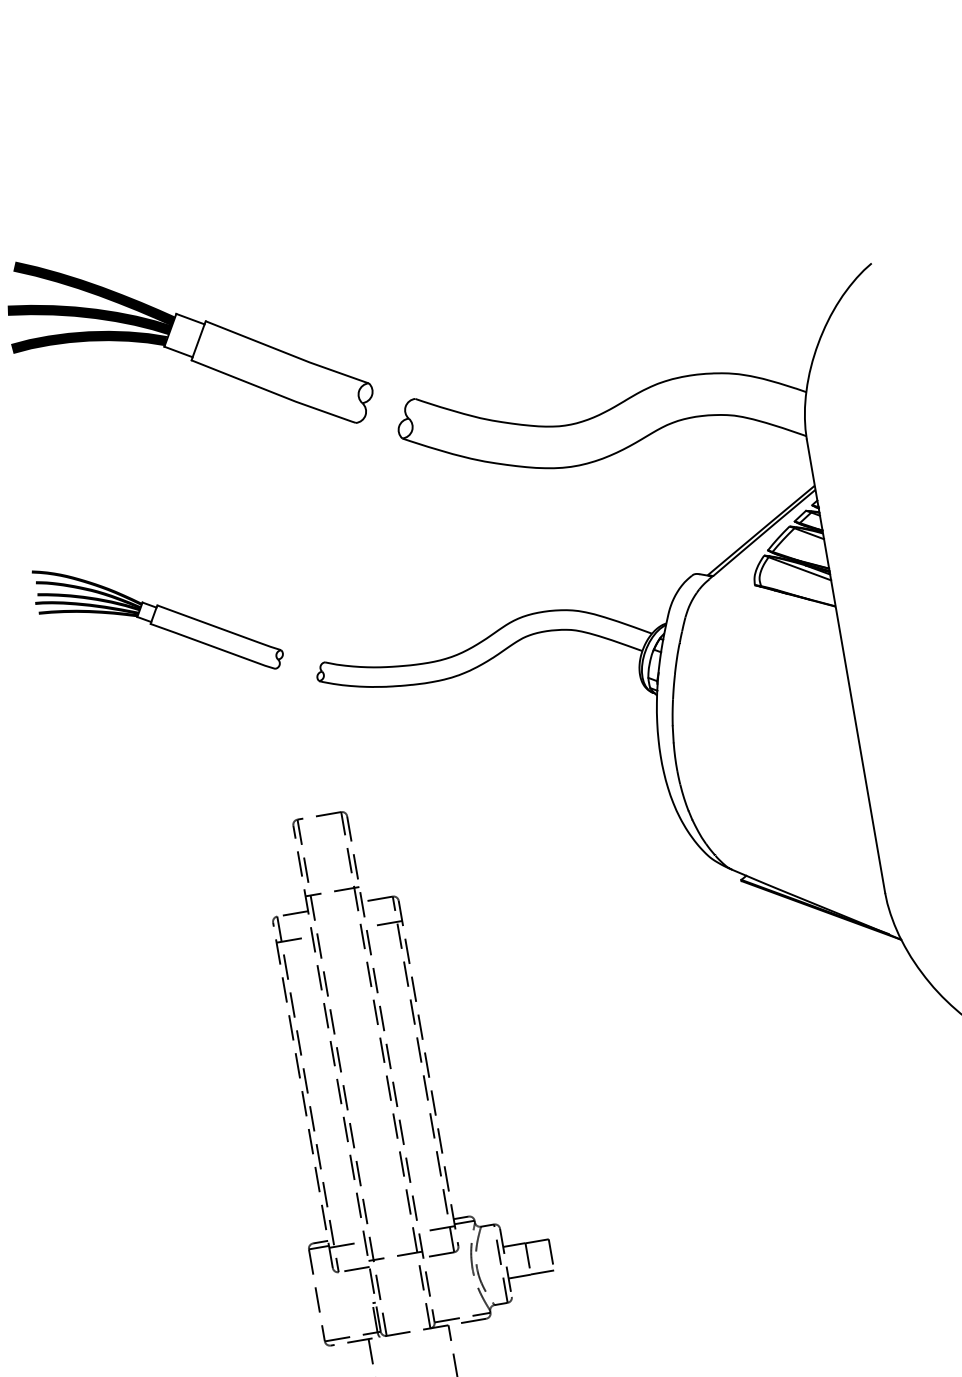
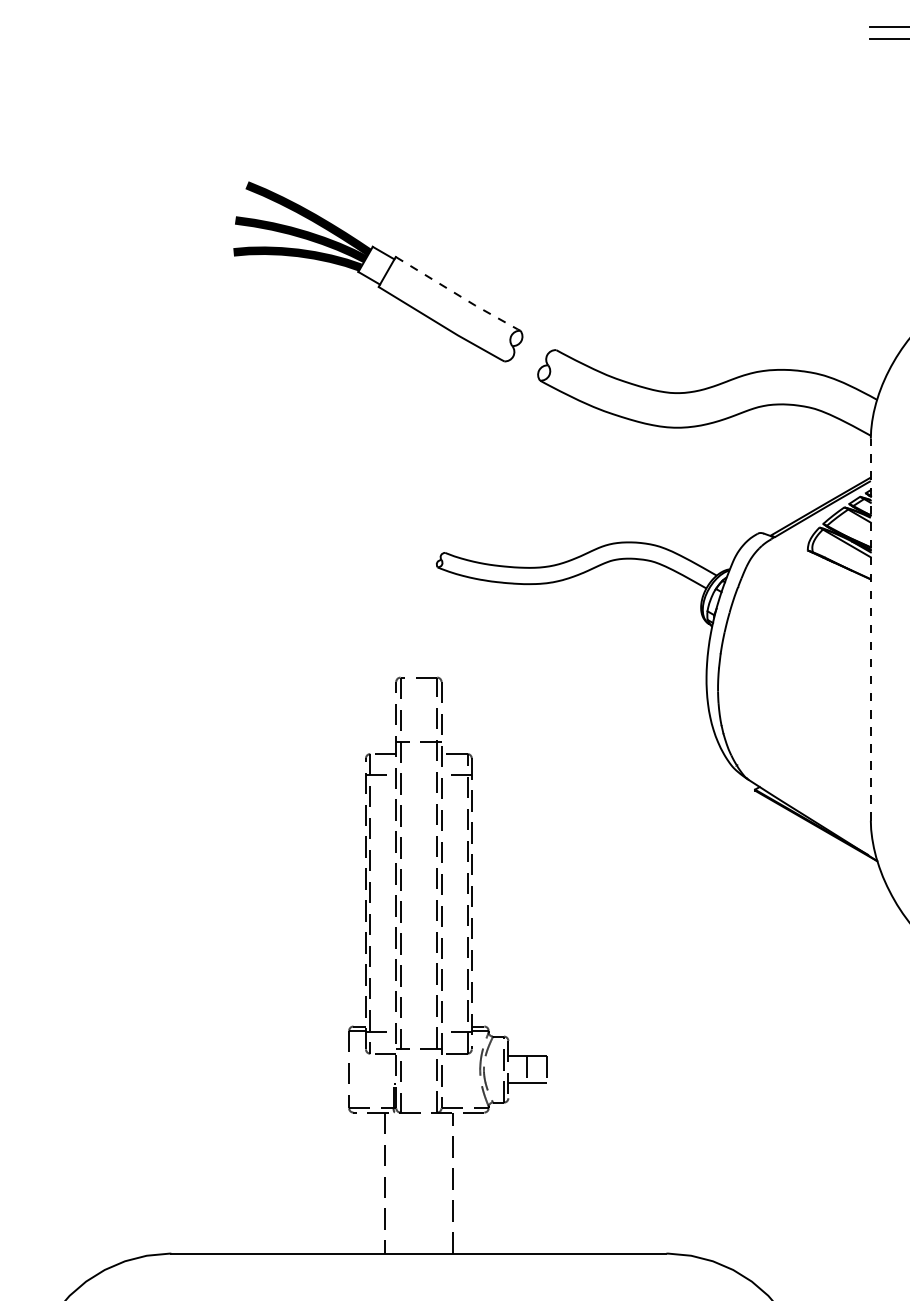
line: (288, 354) -> (458, 295), solid -> dashed
part: (157, 618) -> (314, 493), removed
line: (845, 666) -> (870, 629), solid -> dashed

